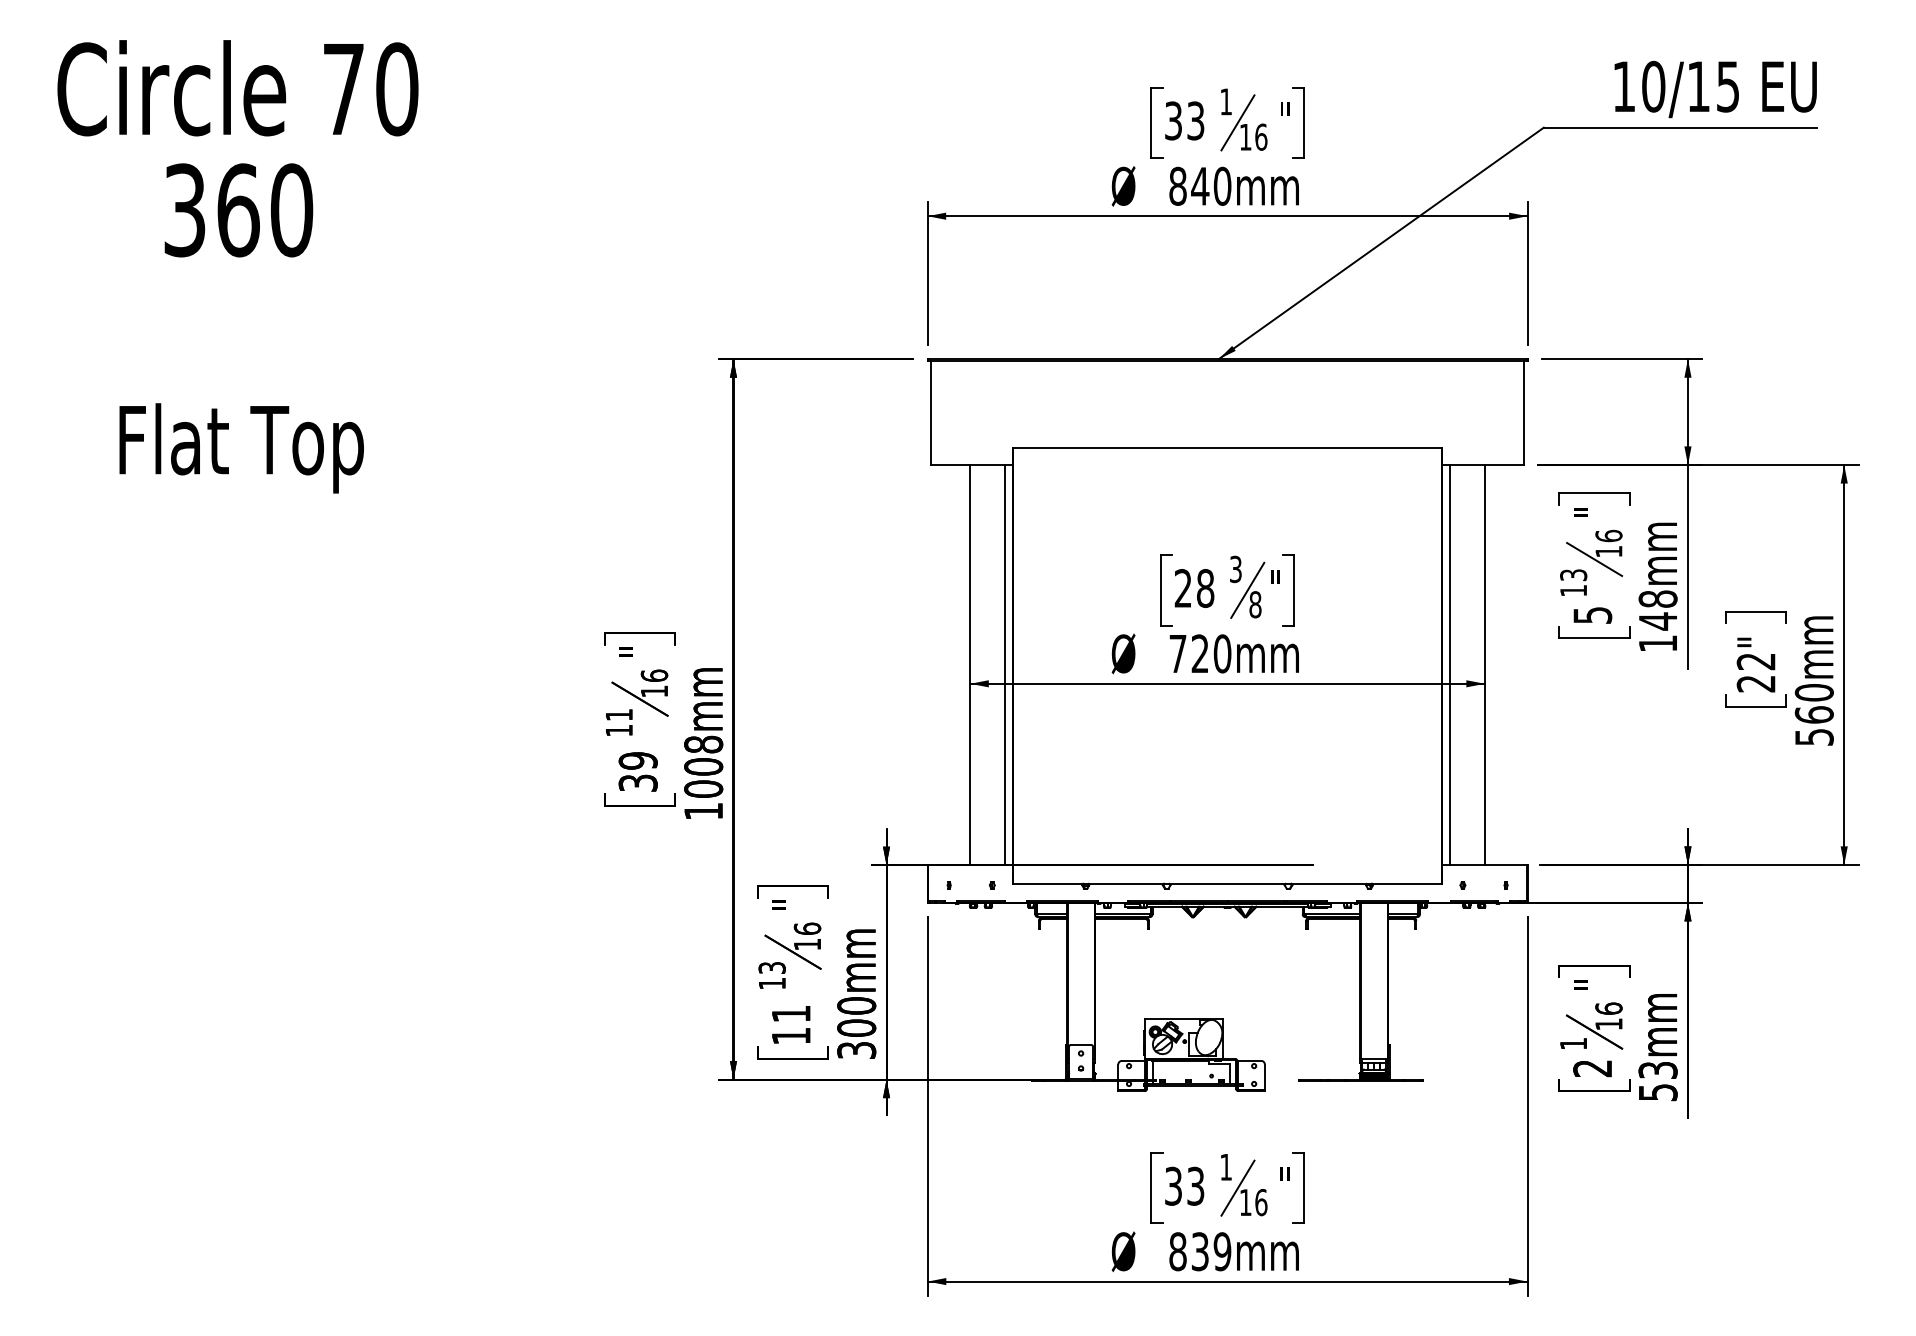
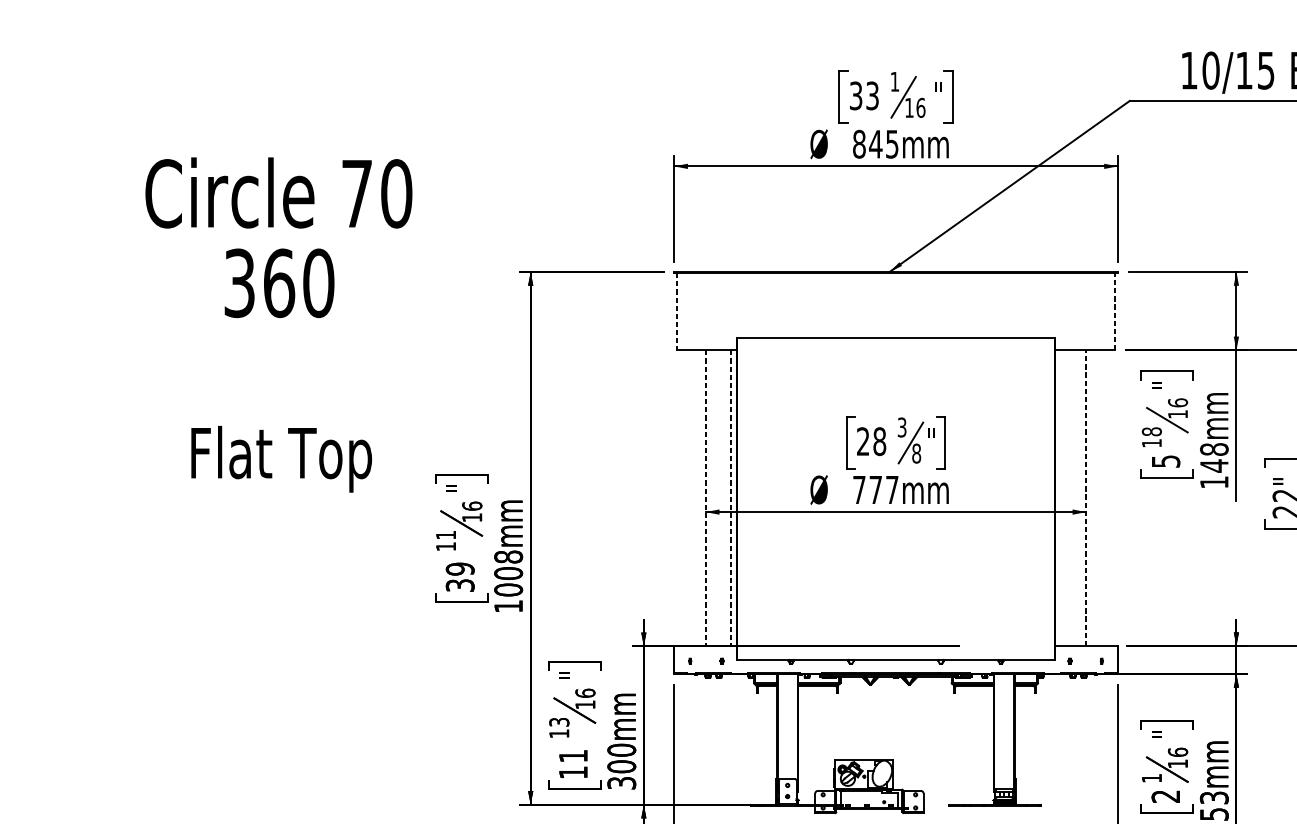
text: (1222, 185) -> (892, 143), 840mm -> 845mm
text: (237, 266) -> (278, 324), moved
line: (1524, 412) -> (1115, 311), solid -> dashed
line: (931, 413) -> (677, 312), solid -> dashed
text: (1573, 575) -> (1151, 432), 13 -> 18
text: (1211, 653) -> (884, 489), 720mm -> 777mm
line: (970, 664) -> (705, 497), solid -> dashed
line: (1004, 664) -> (731, 497), solid -> dashed
line: (1450, 664) -> (1060, 497), removed
line: (1484, 664) -> (1085, 497), solid -> dashed

